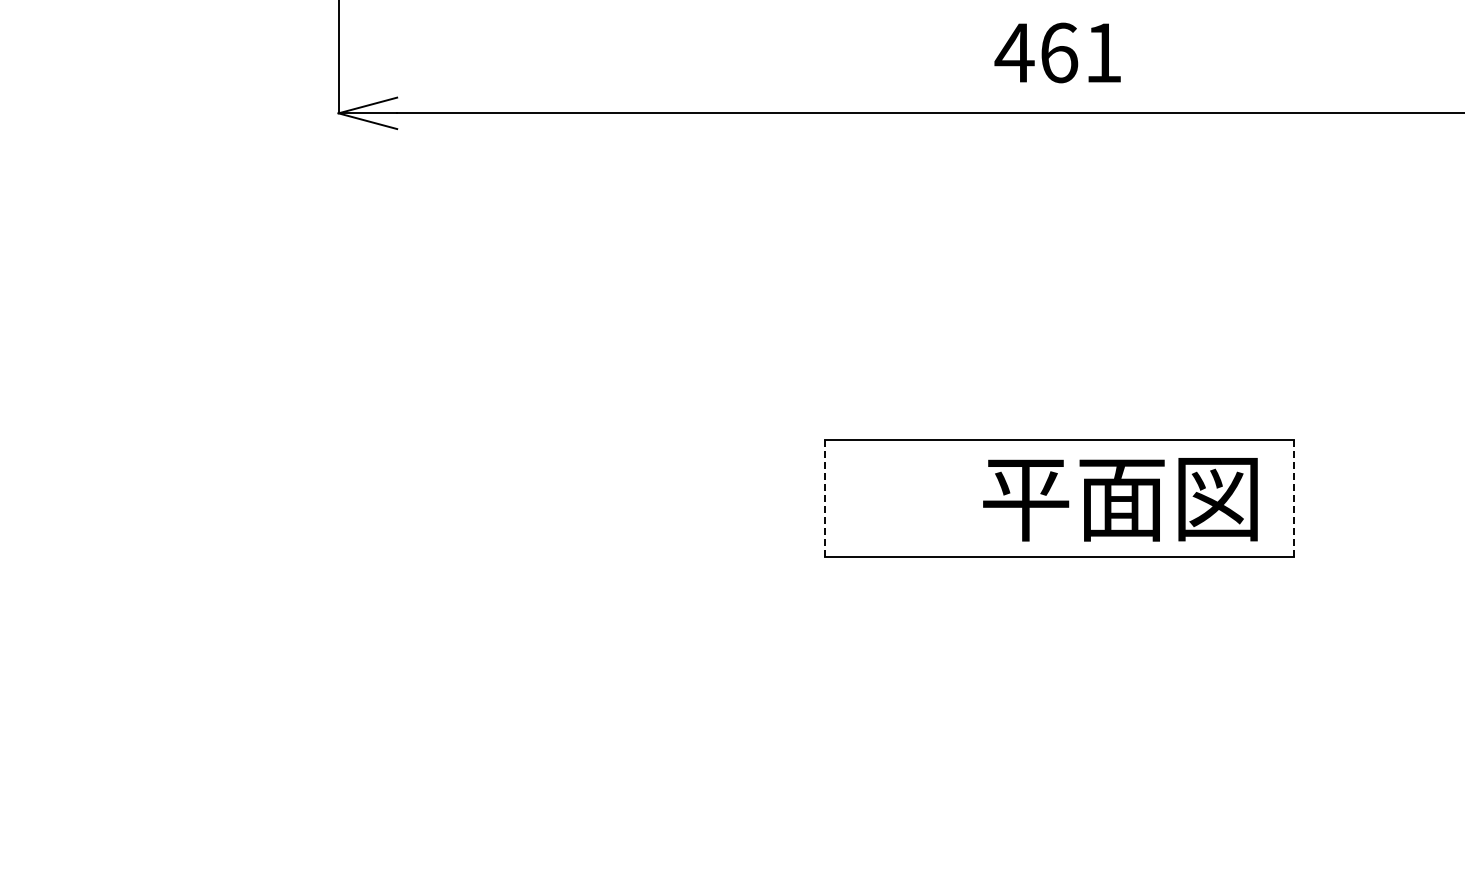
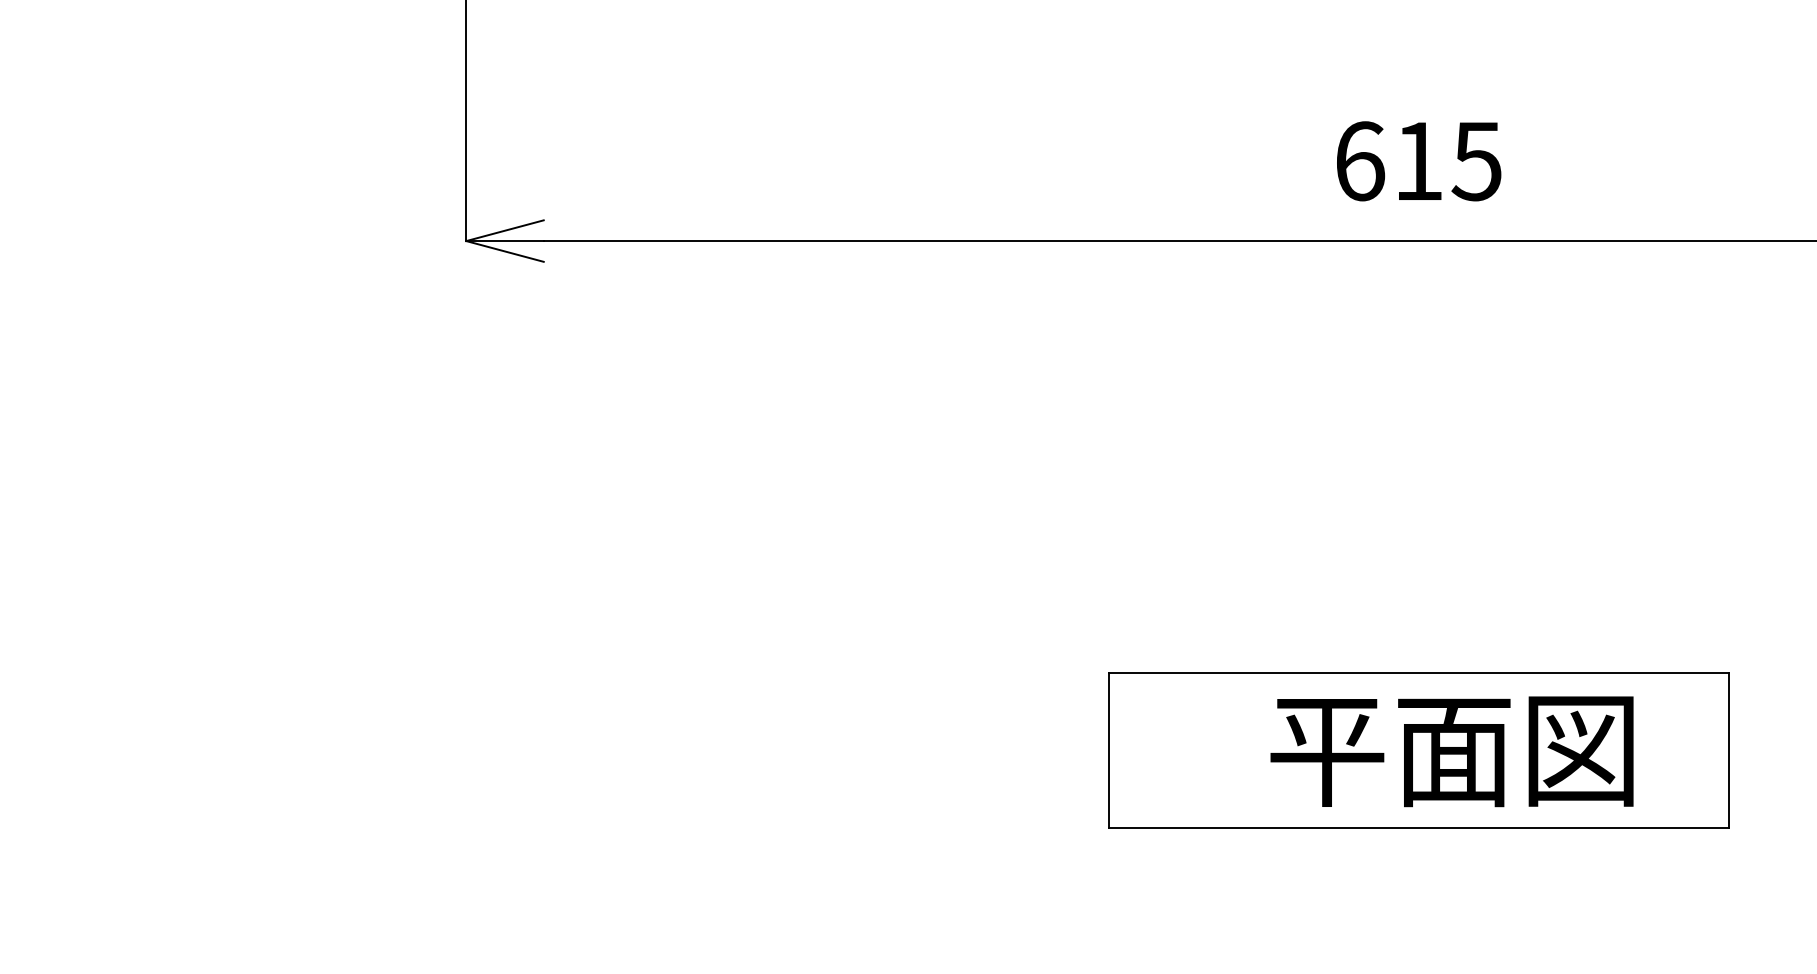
text: (1057, 52) -> (1416, 160), 461 -> 615
line: (824, 498) -> (1108, 750), dashed -> solid
line: (1293, 498) -> (1728, 750), dashed -> solid
text: (1120, 499) -> (1452, 751), moved

